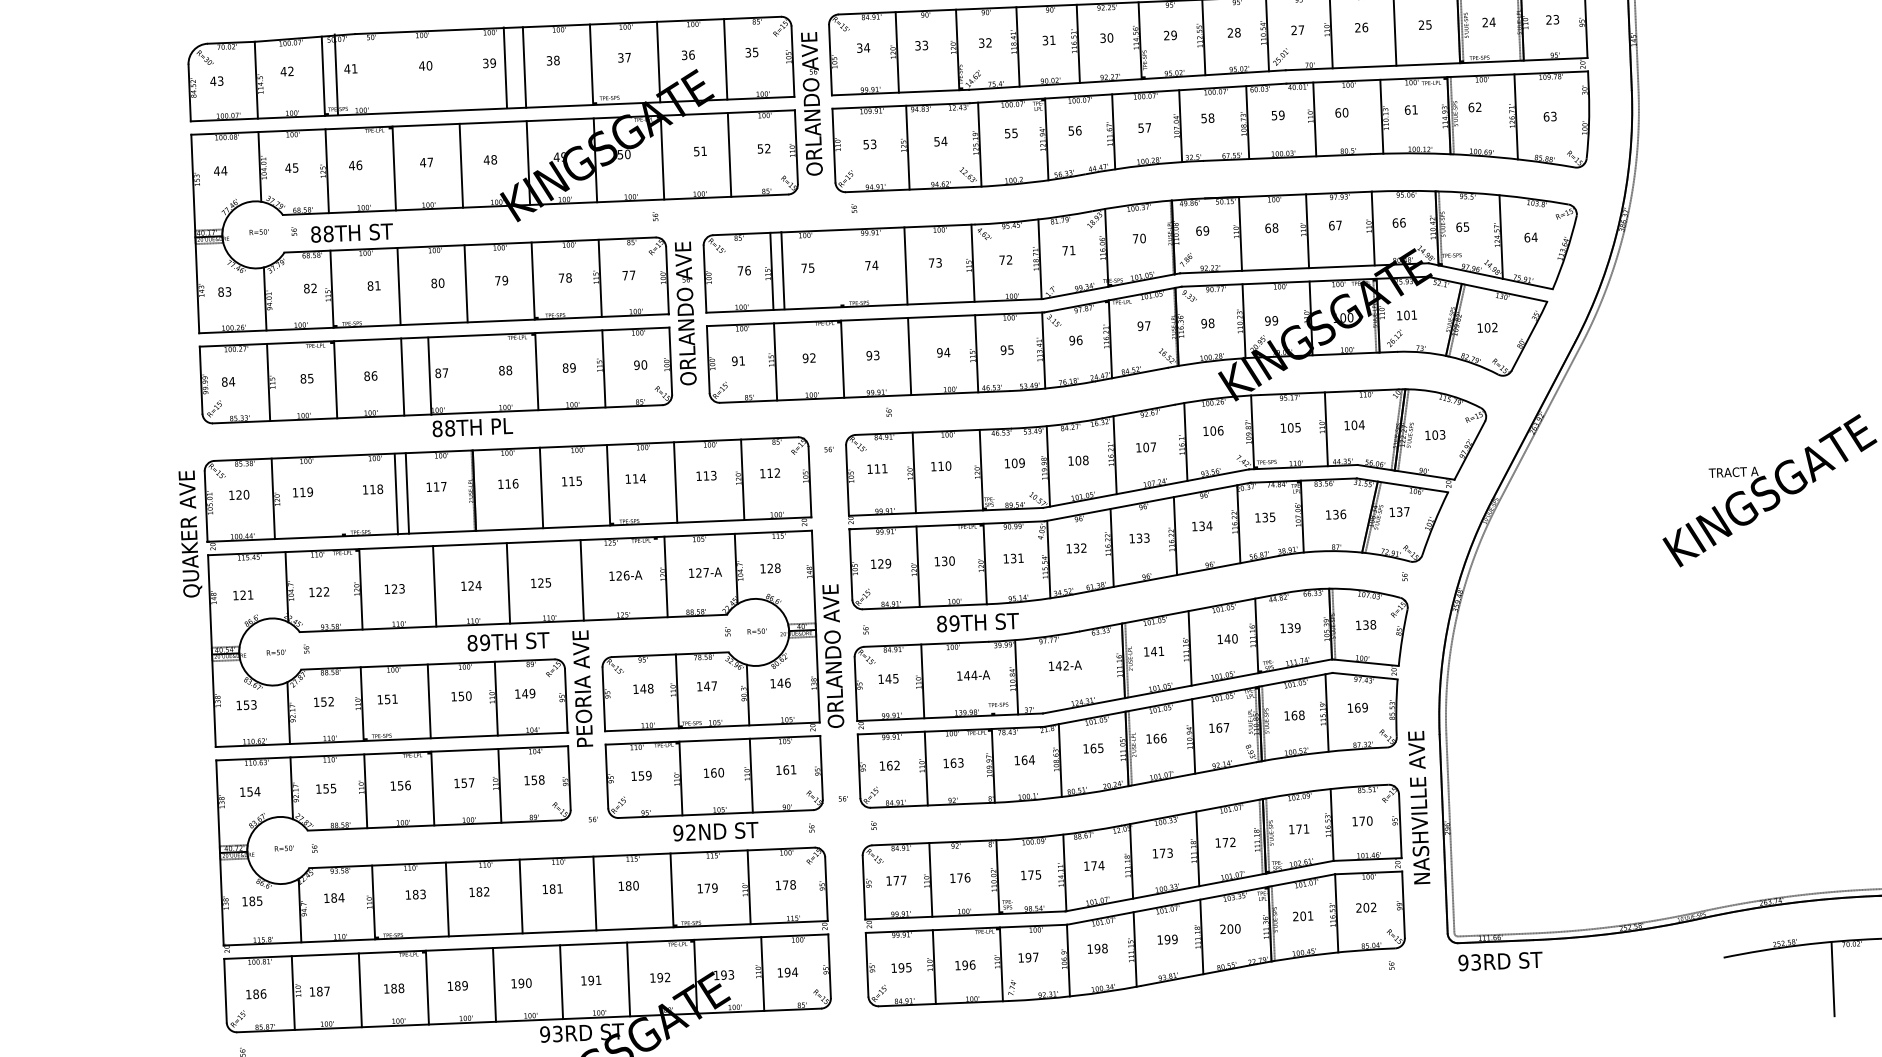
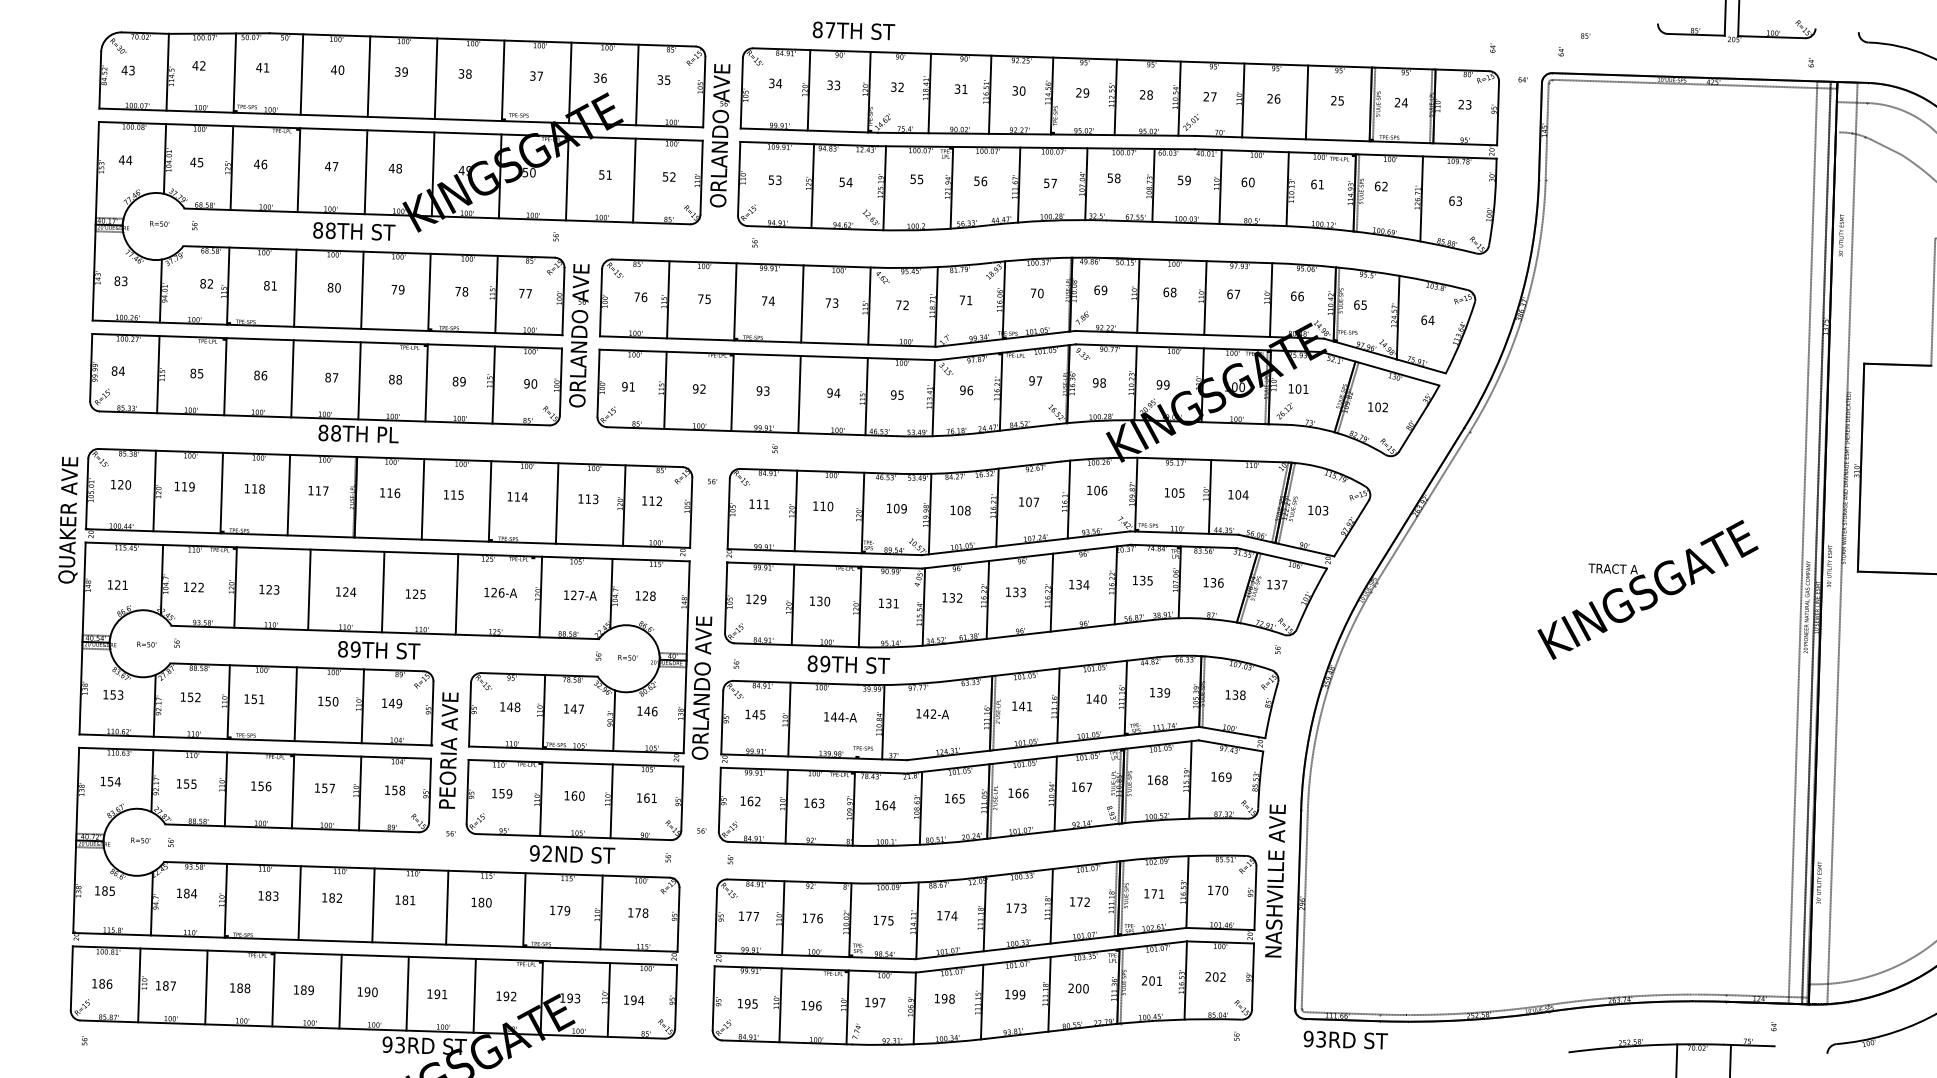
line: (504, 67) -> (368, 76), moved
line: (335, 74) -> (301, 74), moved
text: (352, 232) -> (354, 231), moved
line: (783, 270) -> (735, 301), moved
line: (429, 375) -> (359, 380), moved
line: (396, 493) -> (221, 492), moved
text: (582, 688) -> (448, 750), moved

